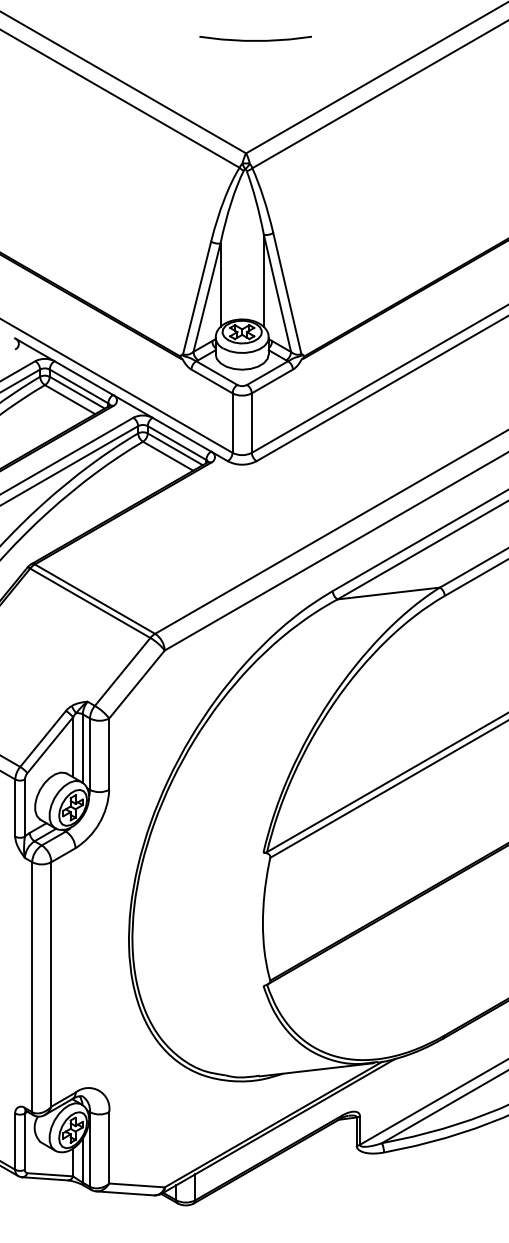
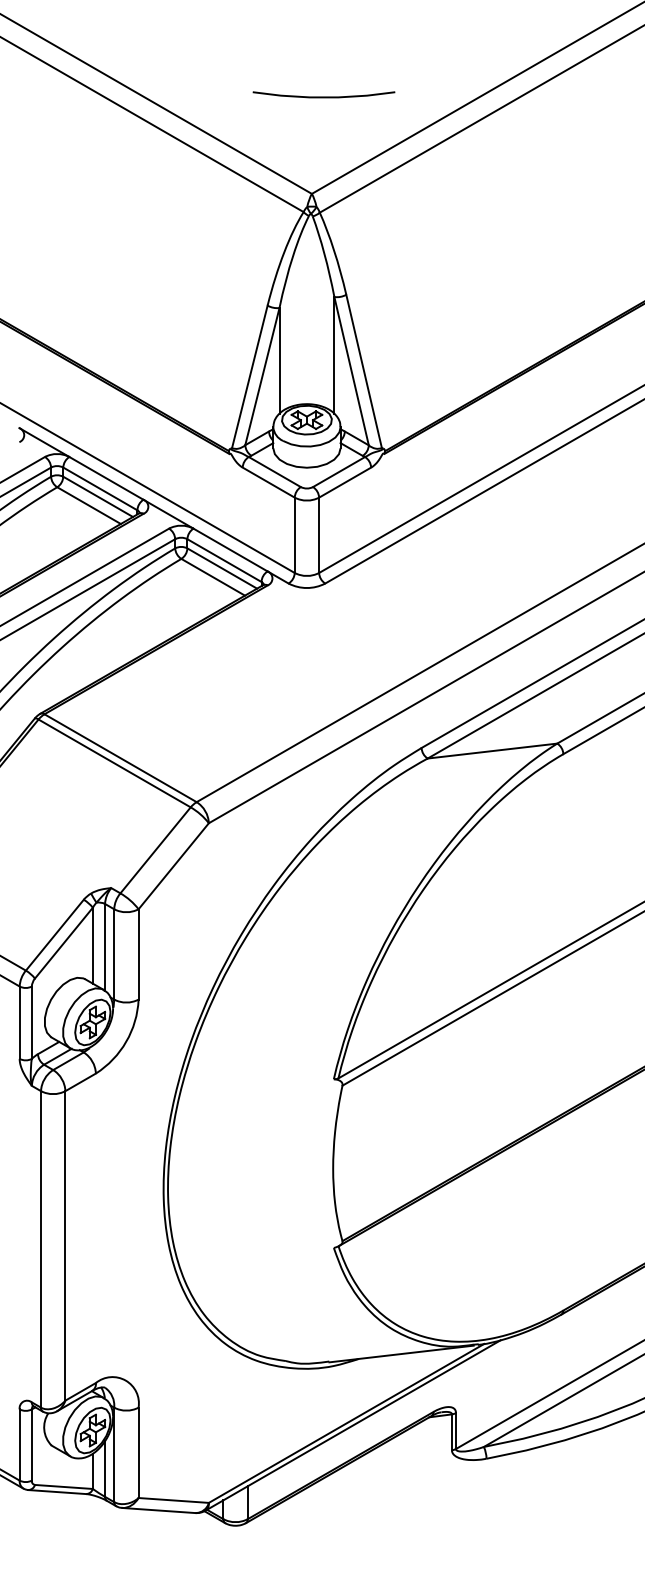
curve: (255, 40) -> (323, 96), moved

